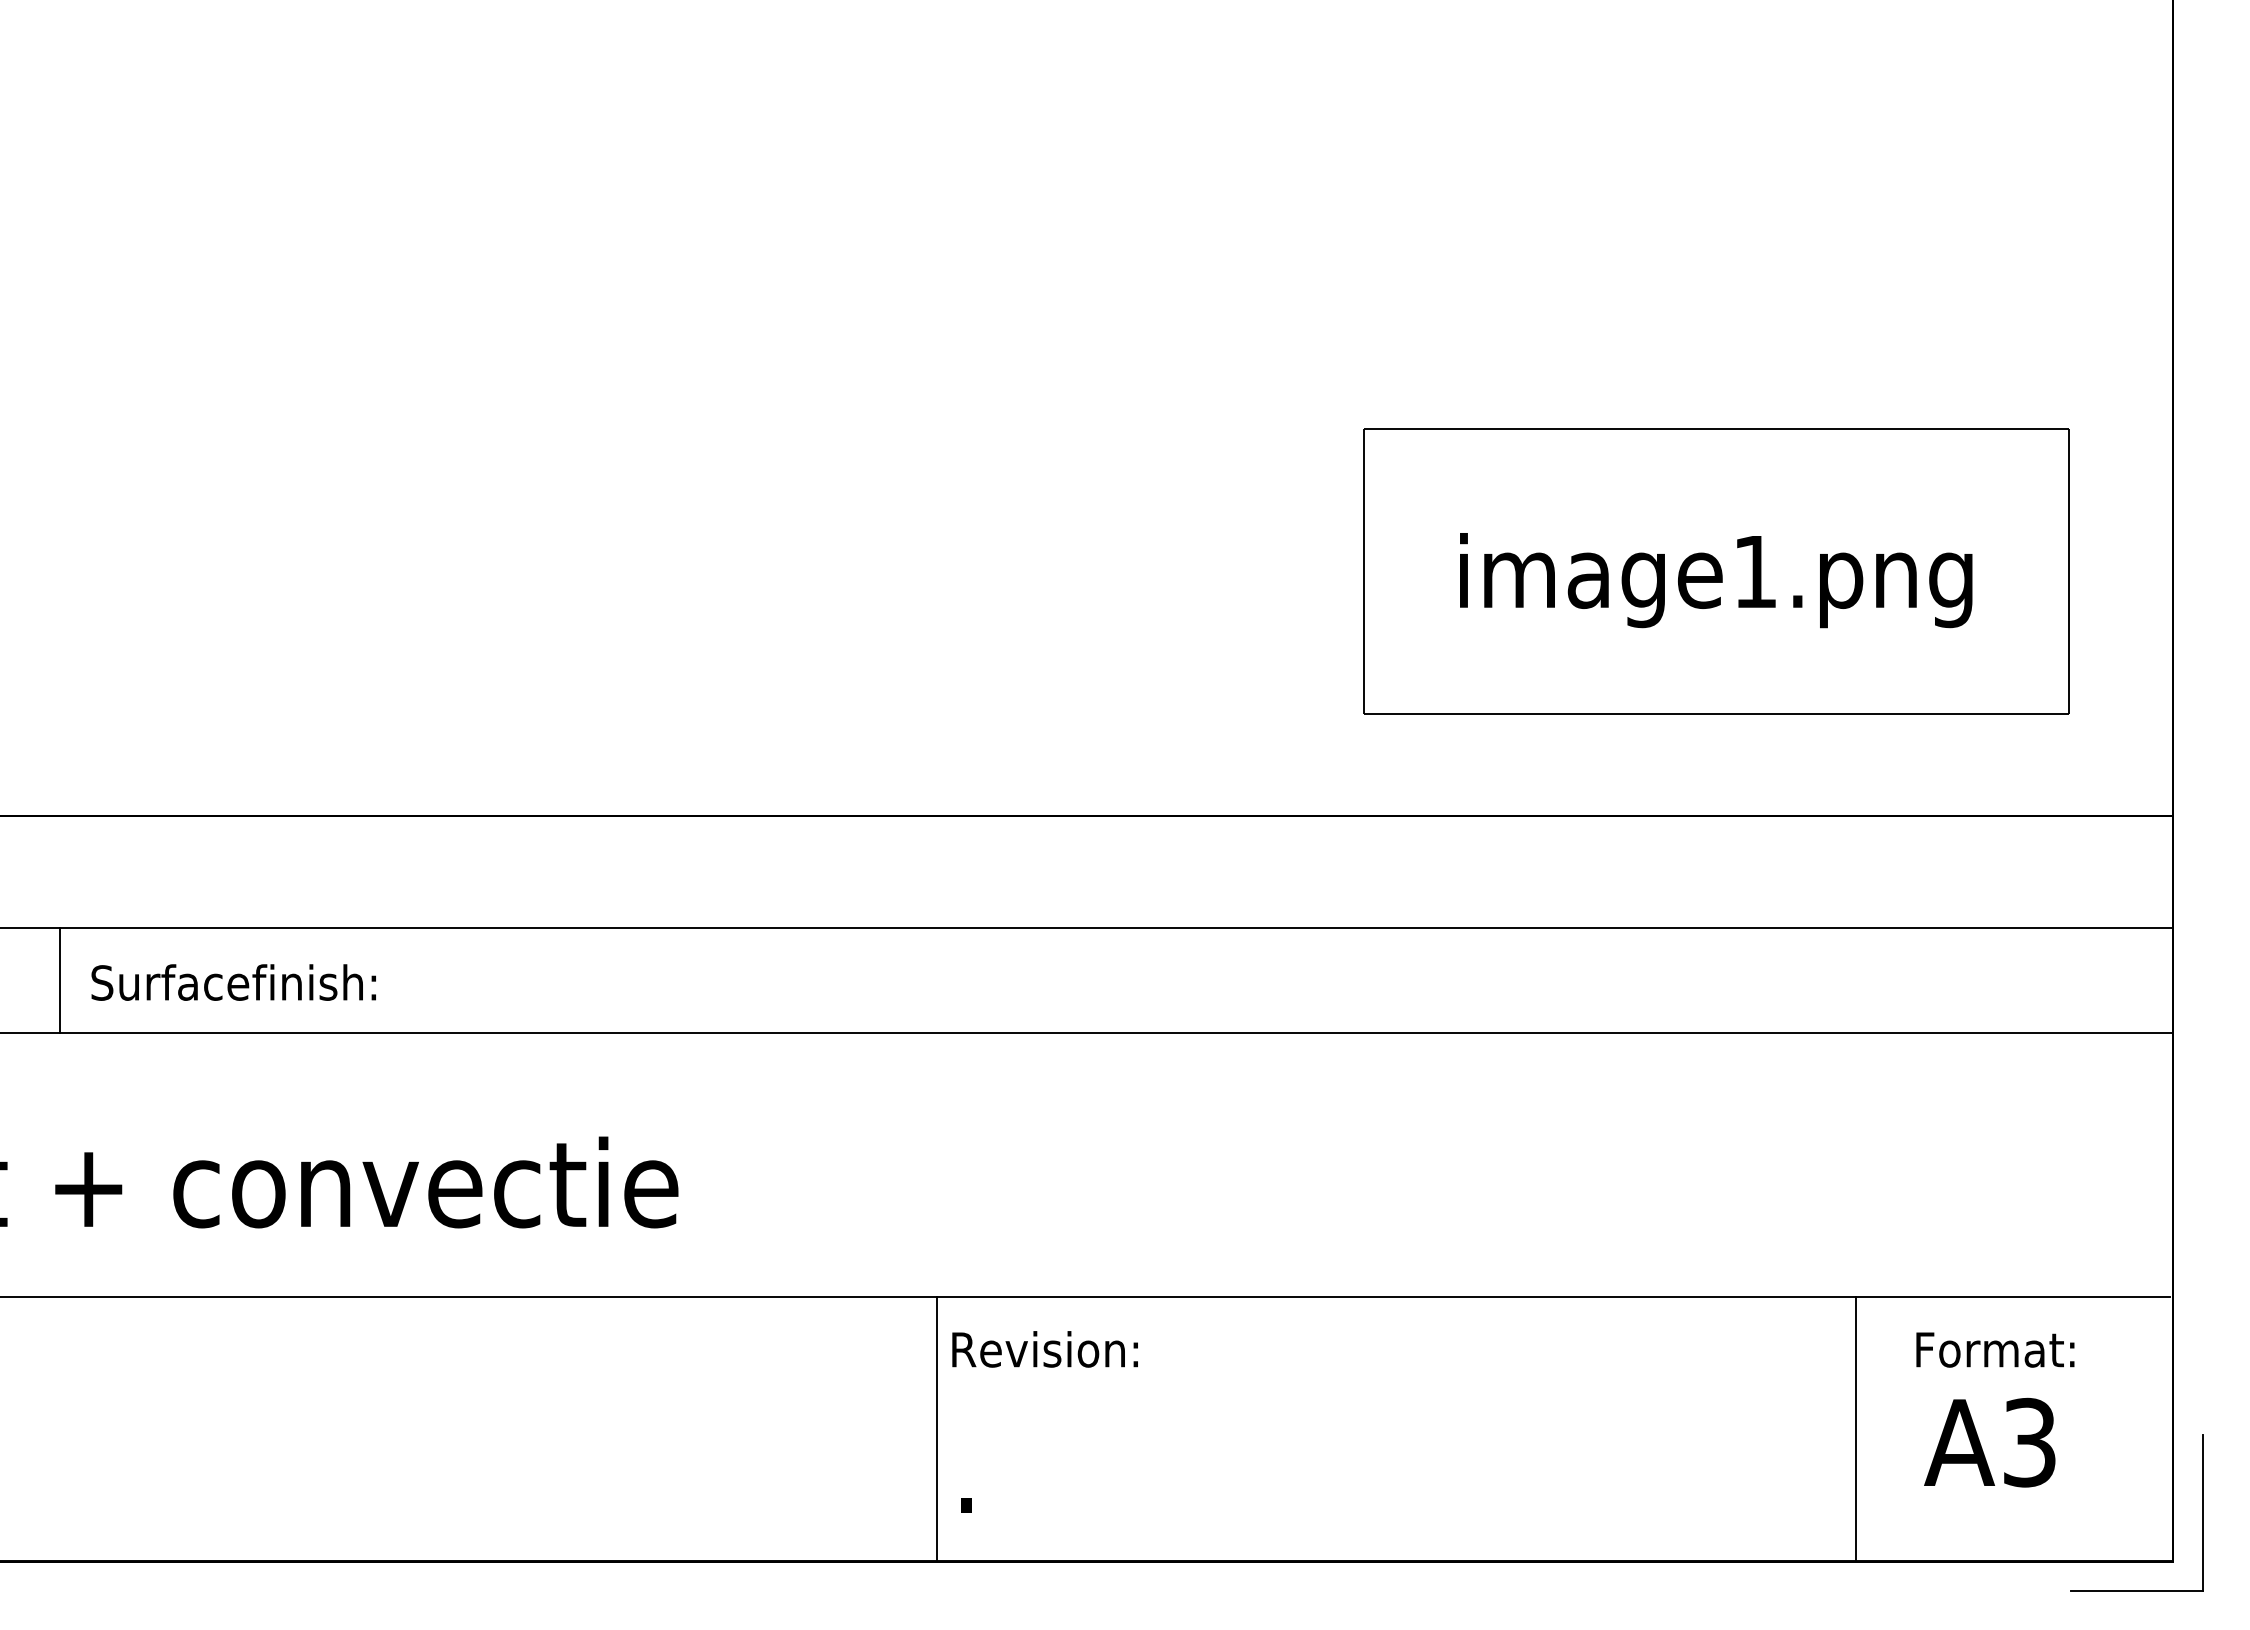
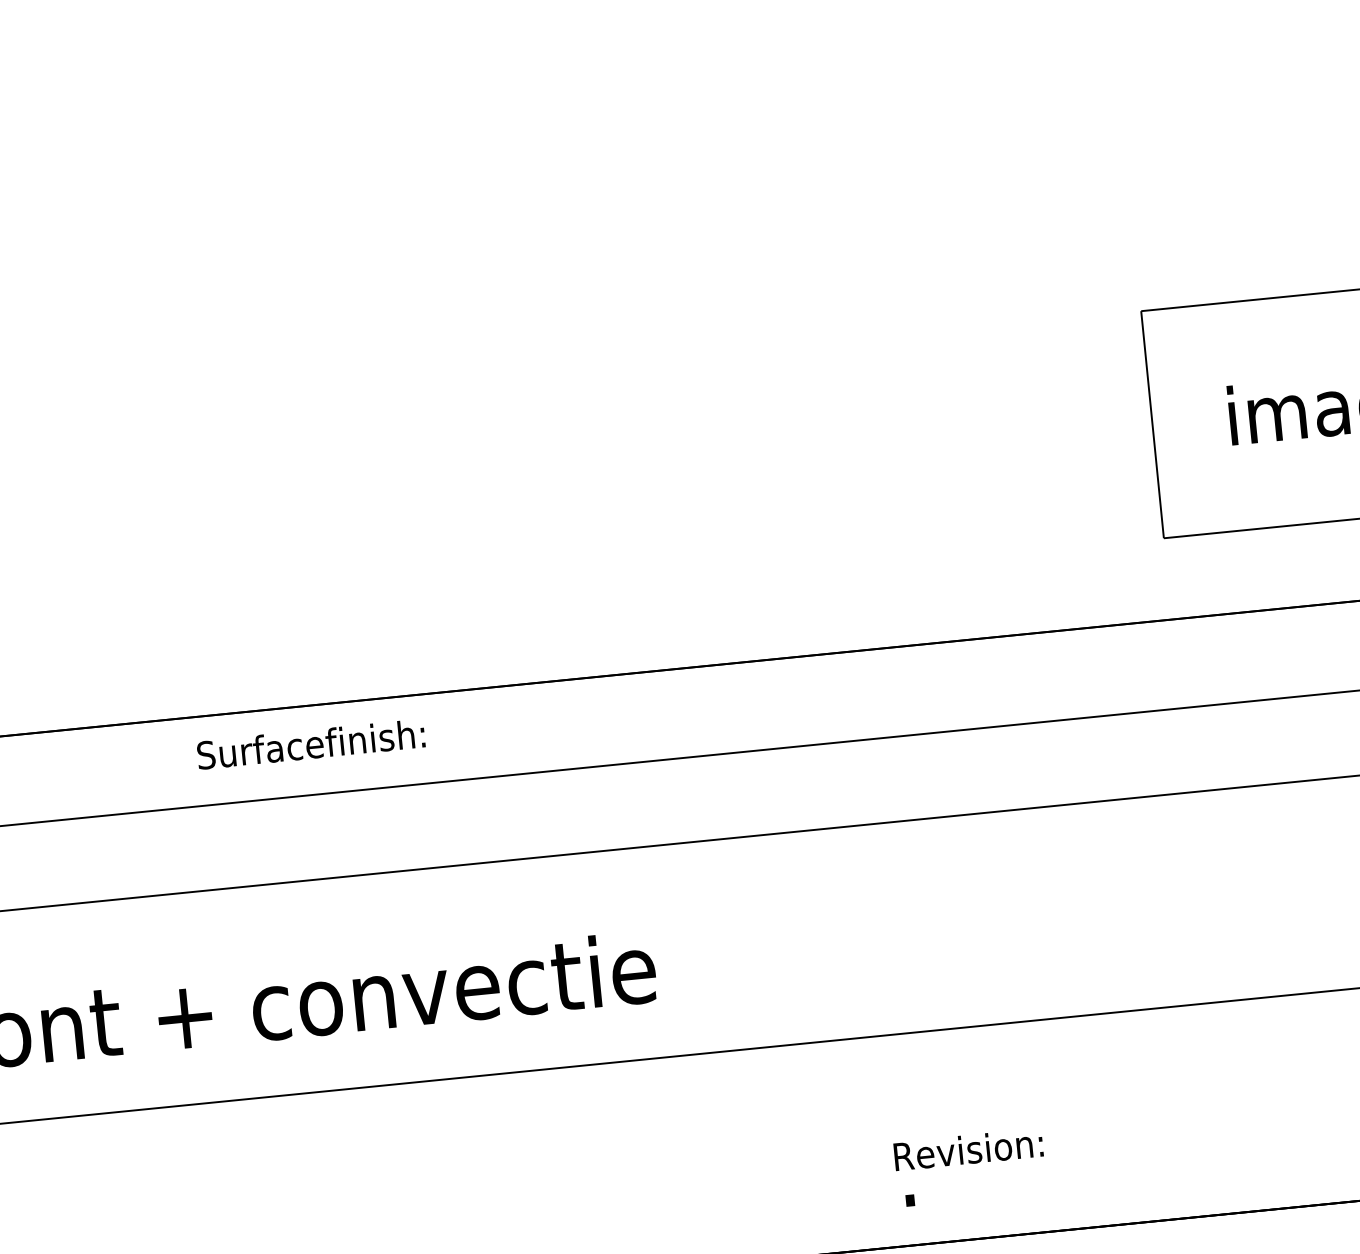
line: (59, 980) -> (145, 854), removed
text: (233, 982) -> (310, 744), moved
text: (1044, 1349) -> (968, 1149), moved
line: (936, 1429) -> (880, 1142), removed

